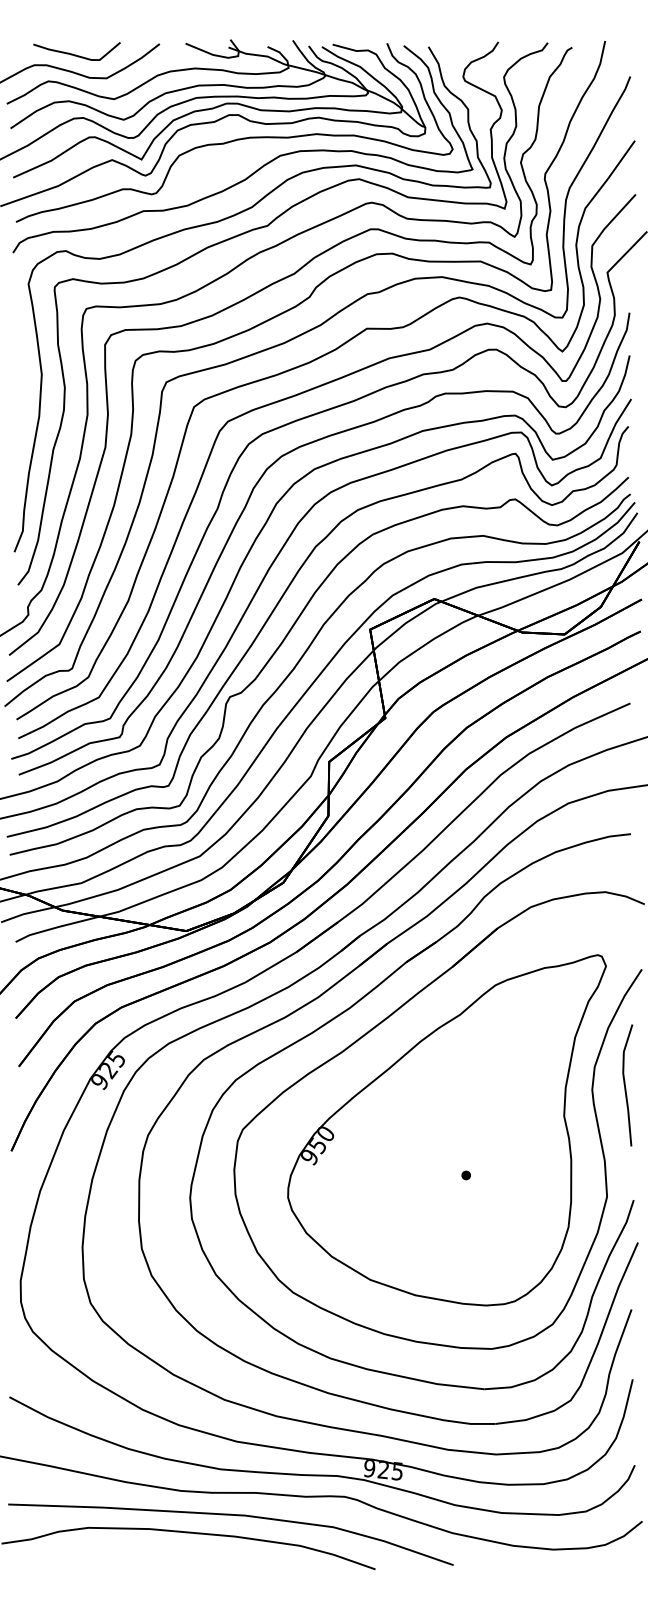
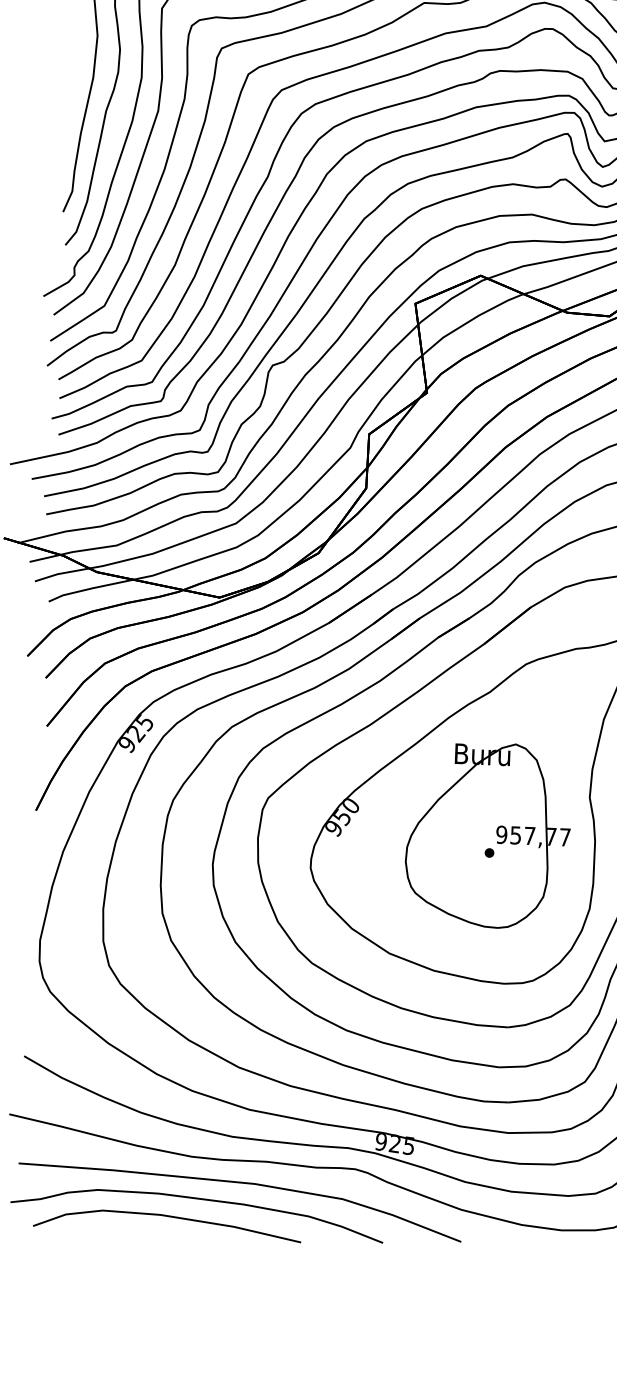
part: (464, 1157) -> (488, 834), added
part: (159, 1552) -> (167, 1217), added

